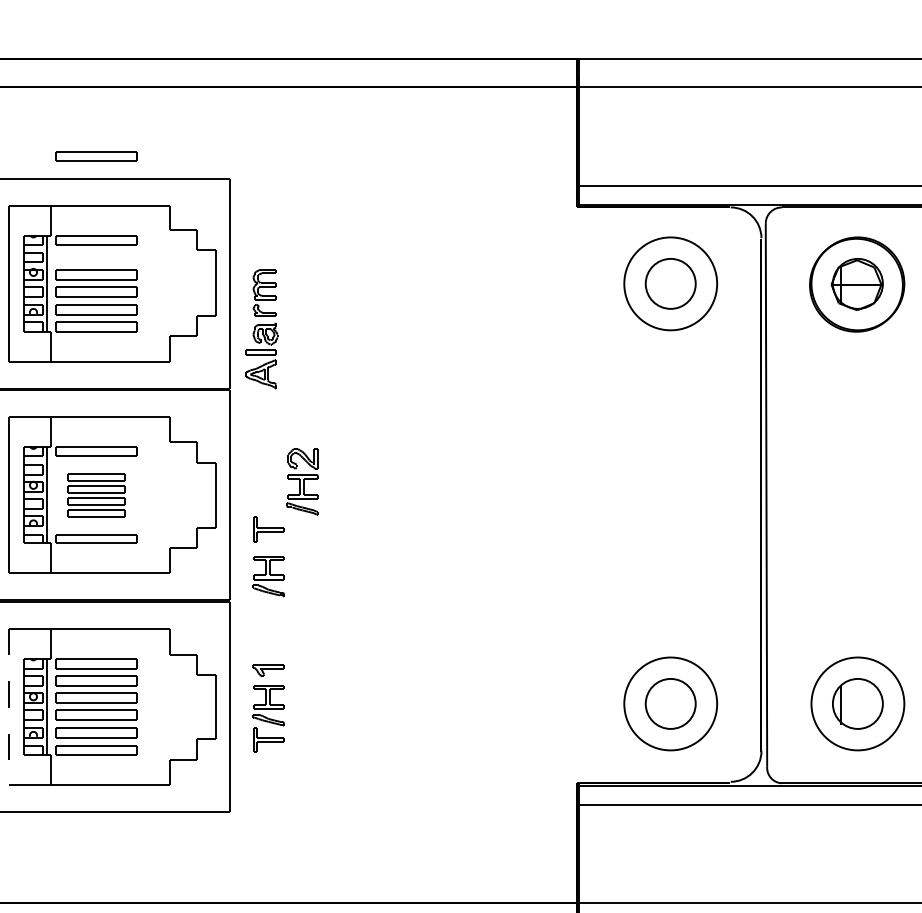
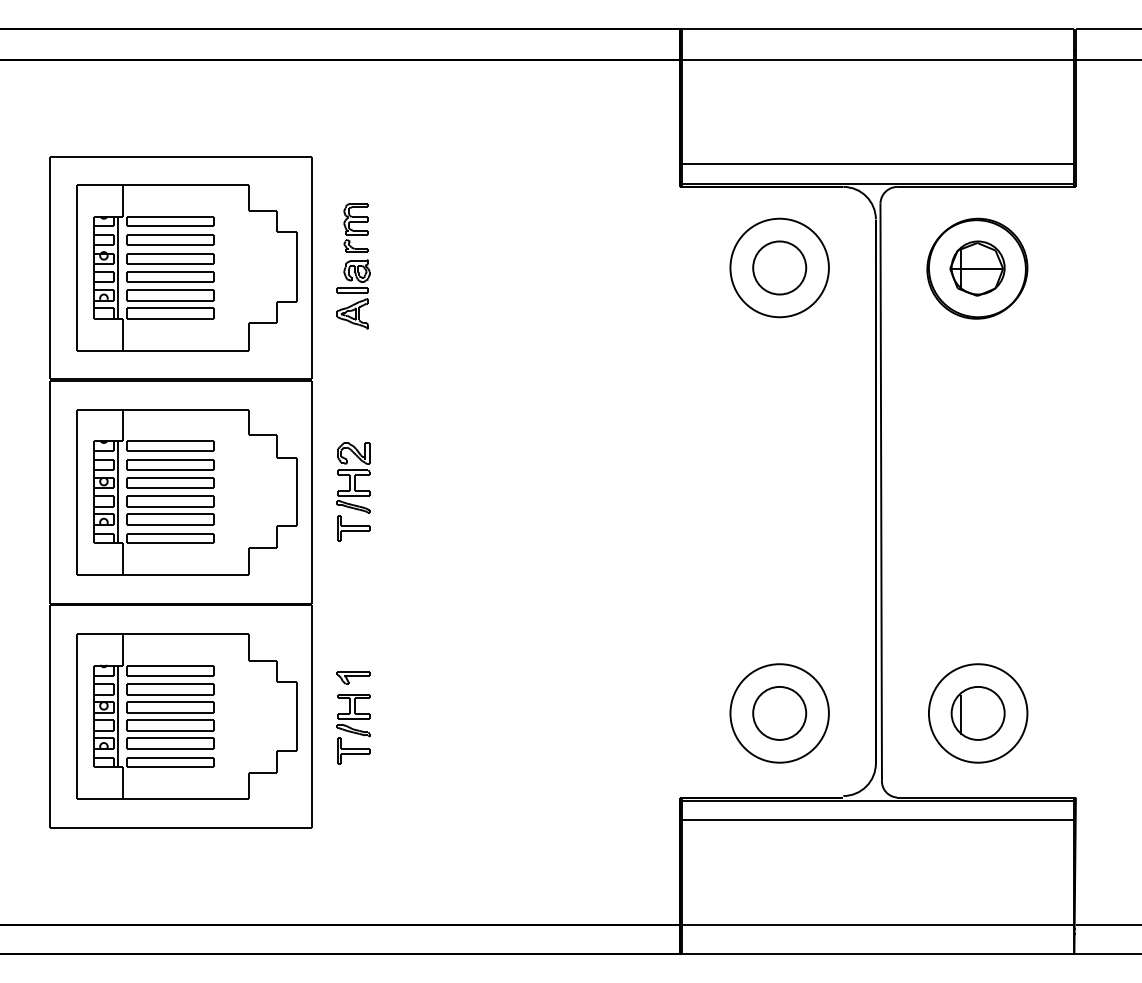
part: (96, 156) -> (170, 239), moved
part: (262, 329) -> (353, 266), moved
part: (302, 481) -> (353, 477), moved
part: (96, 495) -> (170, 492), size x1.43
part: (268, 576) -> (353, 578), removed
line: (8, 706) -> (77, 716), dashed -> solid

